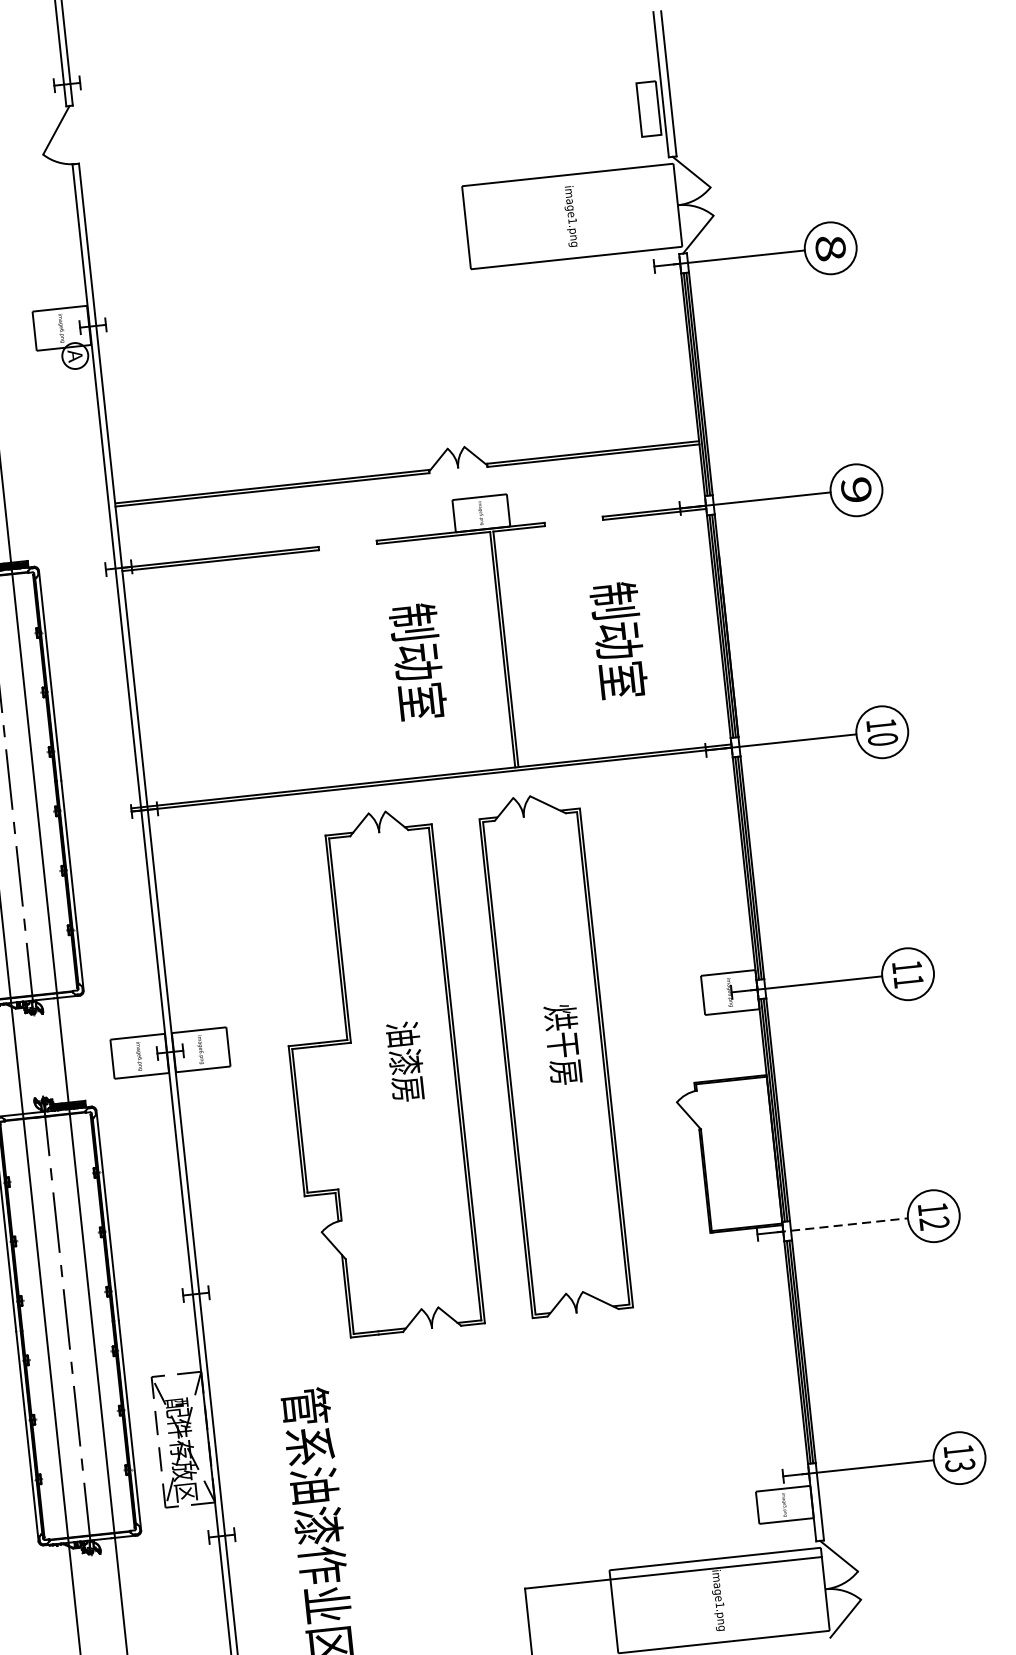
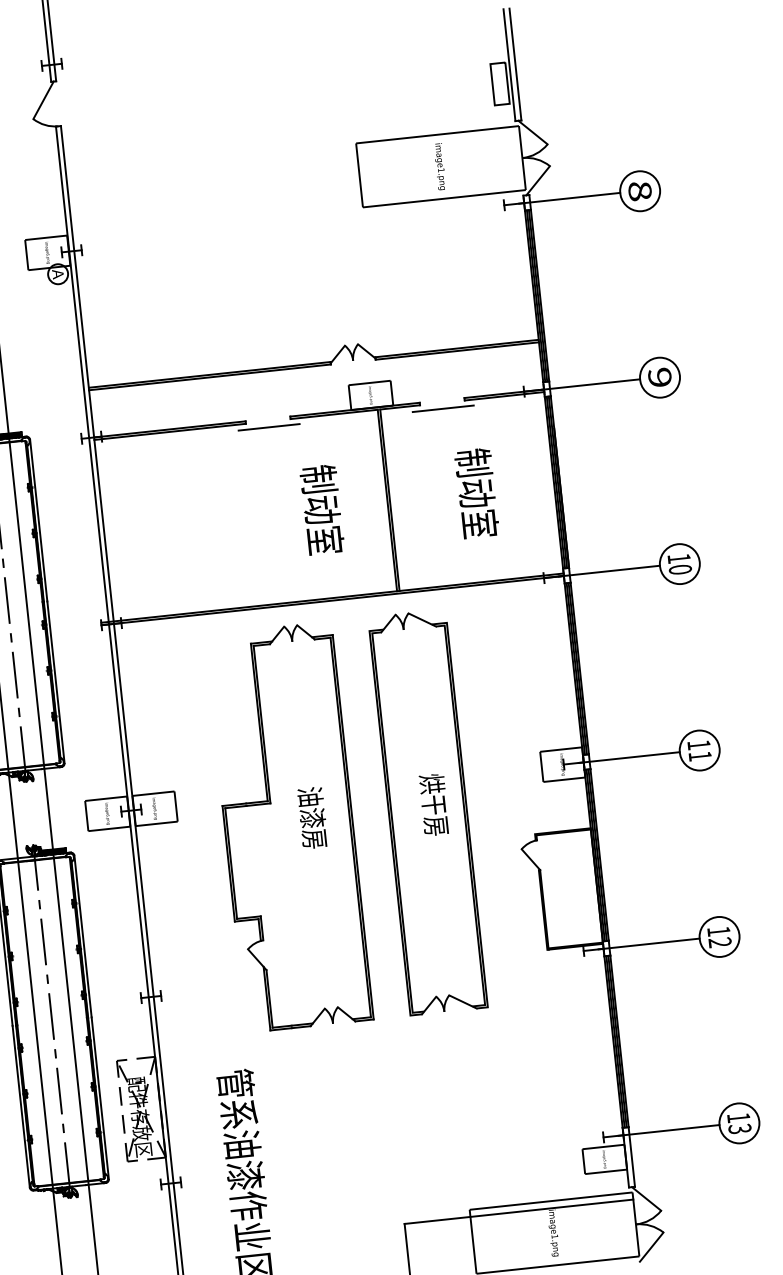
line: (574, 530) -> (442, 408), added
line: (348, 554) -> (268, 427), added
line: (842, 1225) -> (649, 944), dashed -> solid

